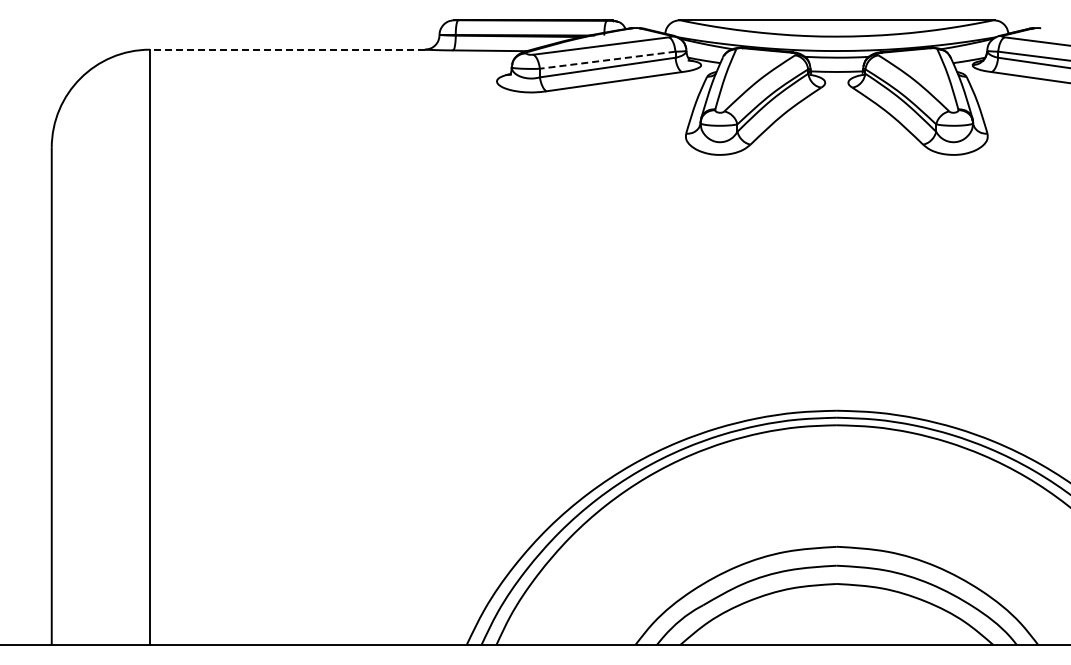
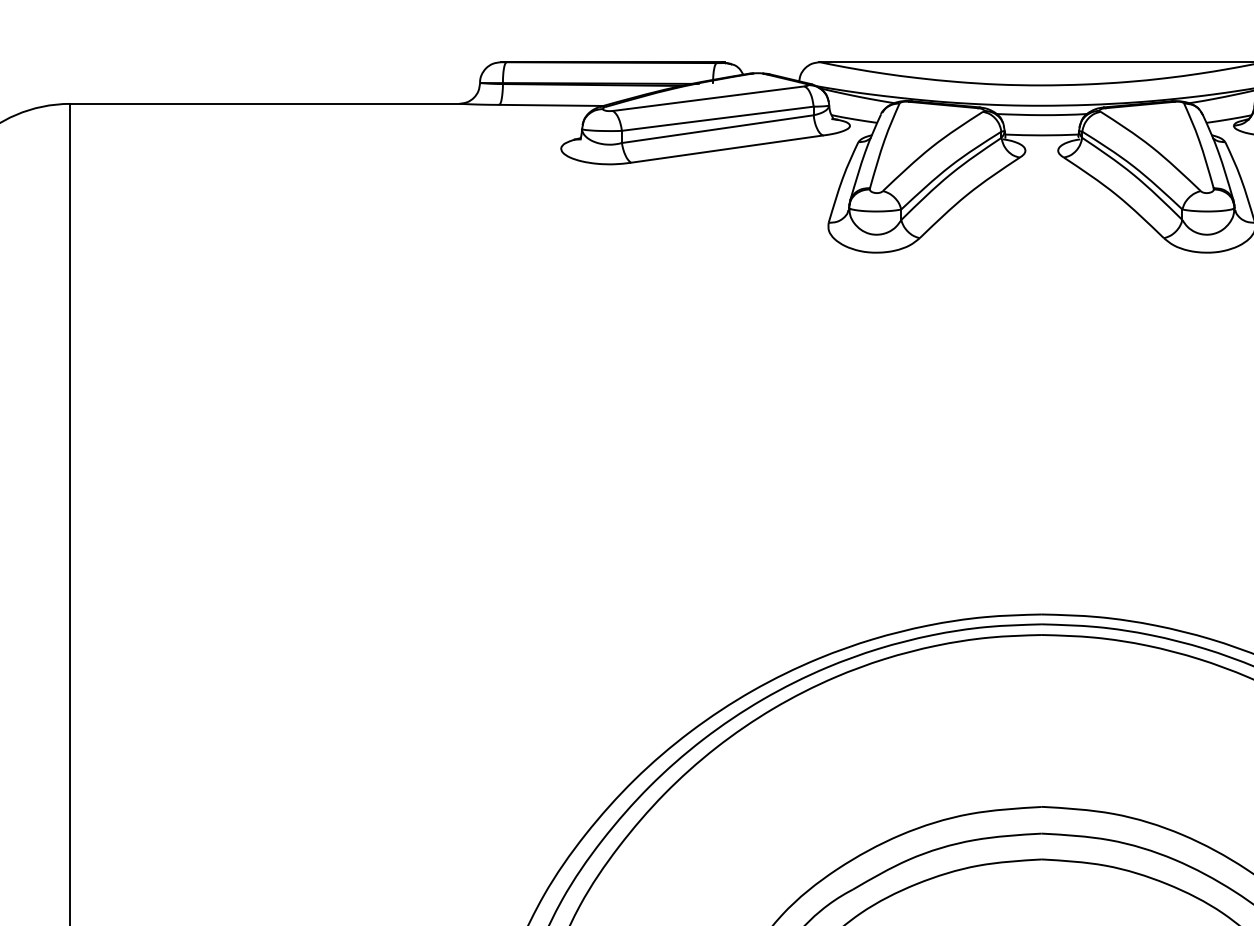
line: (286, 49) -> (263, 103), dashed -> solid
line: (607, 60) -> (717, 119), dashed -> solid

